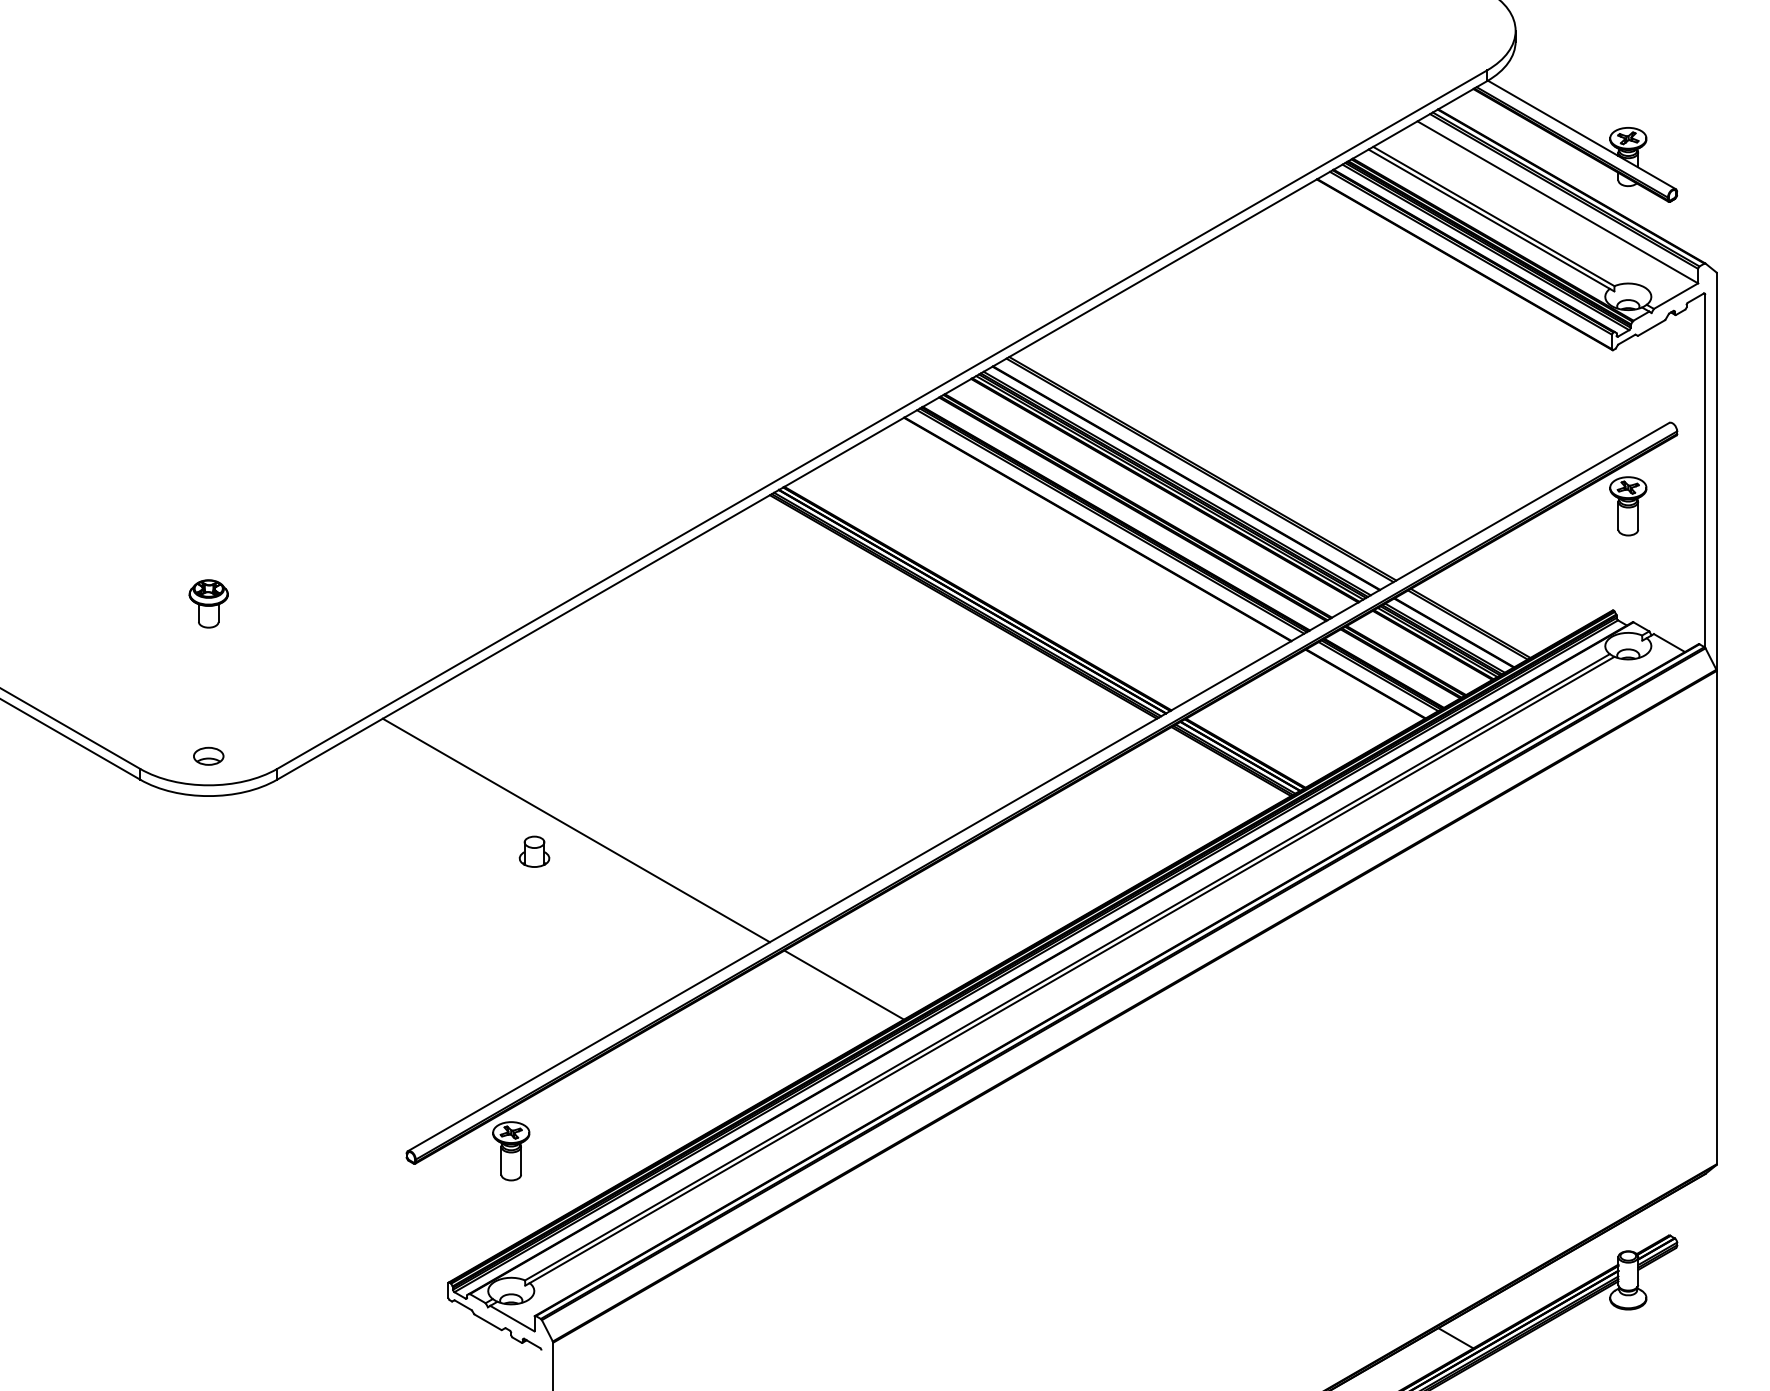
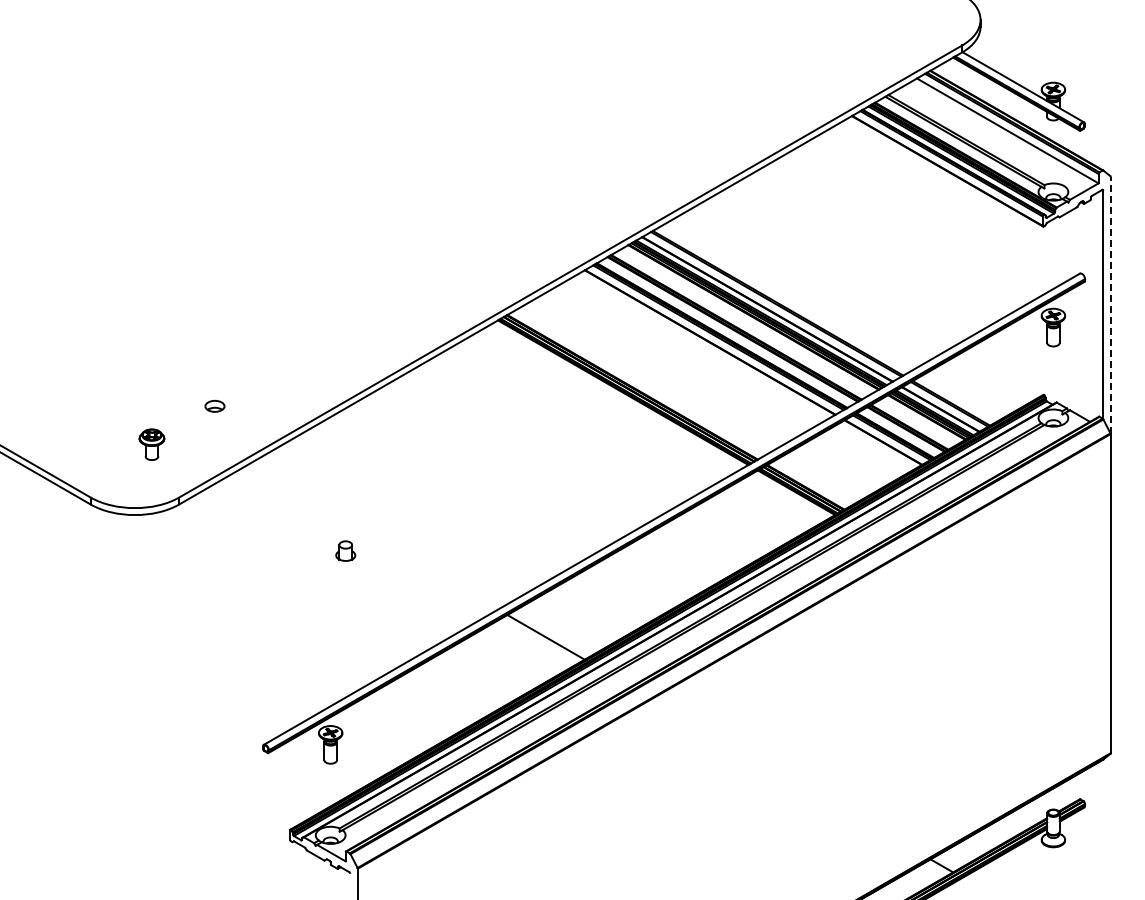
line: (1716, 472) -> (1110, 305), solid -> dashed
part: (208, 603) -> (151, 444), moved
part: (208, 756) -> (214, 406), moved
line: (575, 830) -> (372, 537), removed

